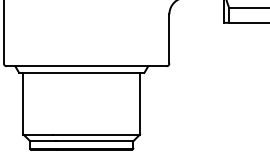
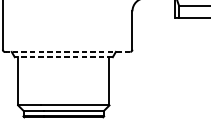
line: (86, 66) -> (67, 52), solid -> dashed
line: (81, 72) -> (63, 56), solid -> dashed

